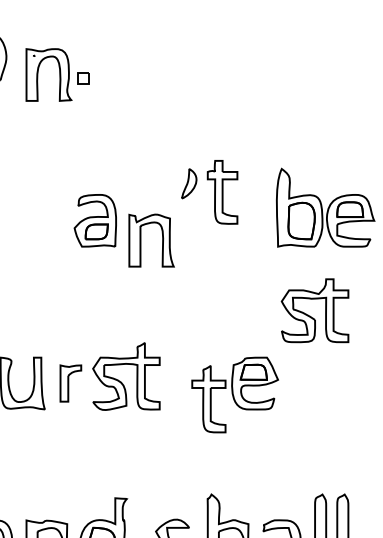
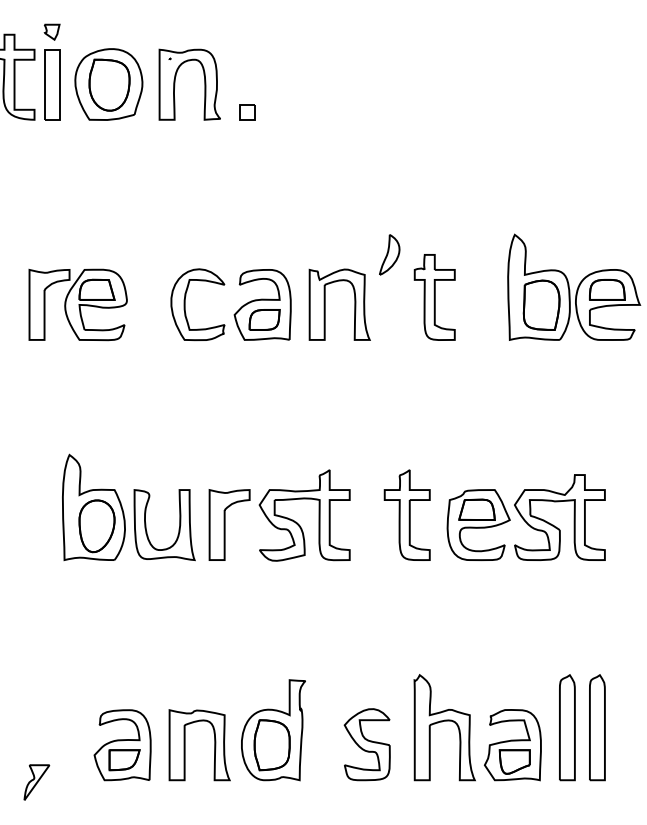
part: (38, 74) -> (175, 84), moved
part: (222, 192) -> (434, 297), moved
part: (38, 220) -> (185, 304), added
part: (141, 240) -> (325, 304), moved
part: (310, 315) -> (553, 524), moved
part: (70, 383) -> (229, 524), size x1.43
part: (208, 398) -> (406, 514), moved

